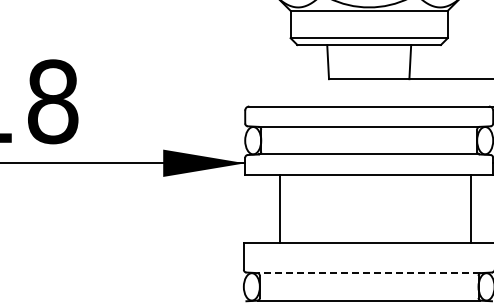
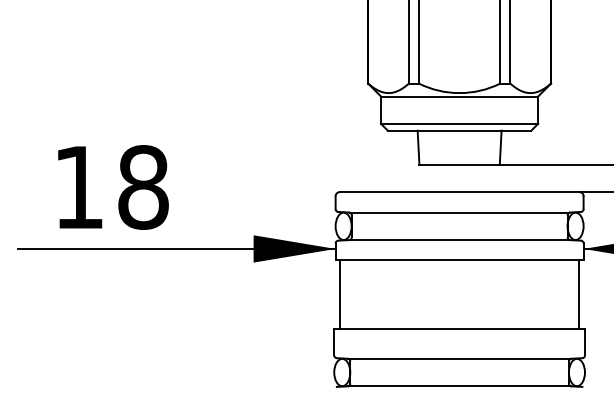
line: (280, 208) -> (340, 294), moved
line: (471, 208) -> (579, 294), moved
line: (369, 272) -> (459, 358), dashed -> solid

